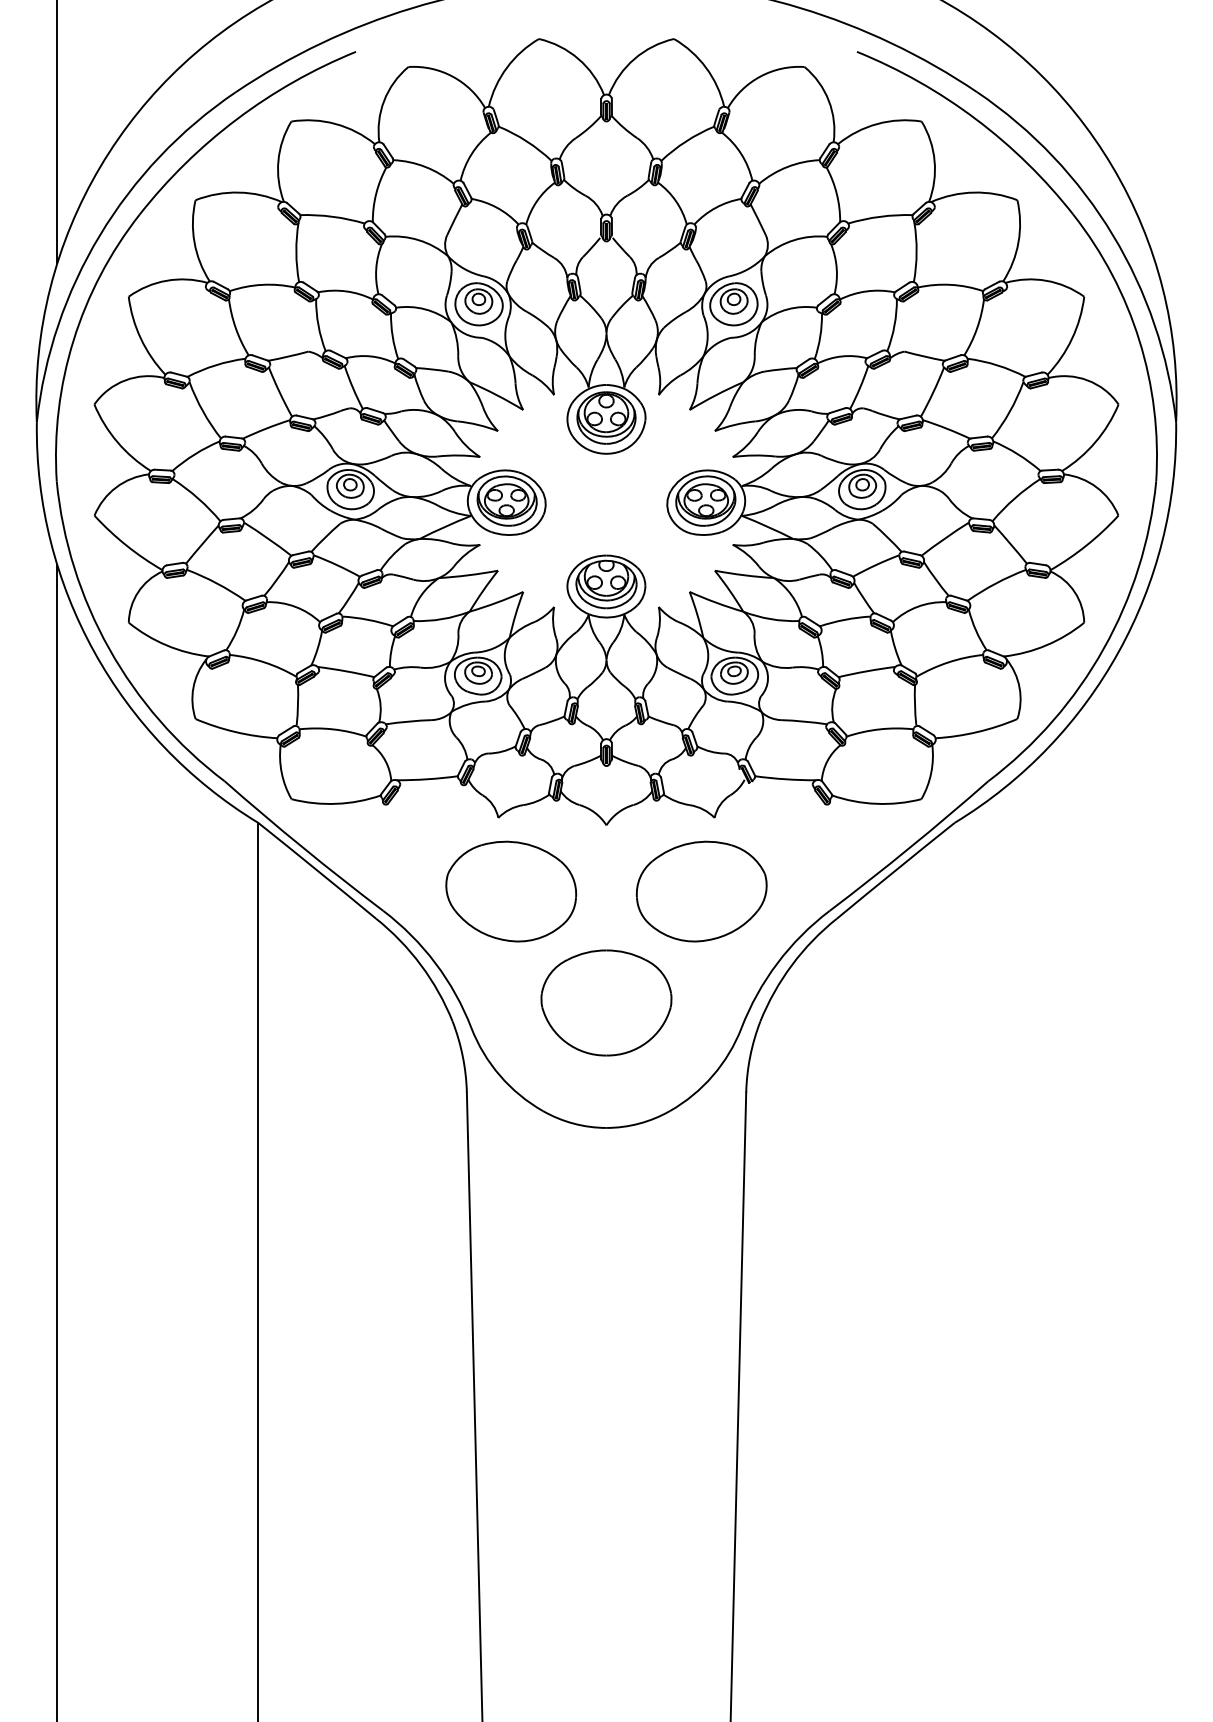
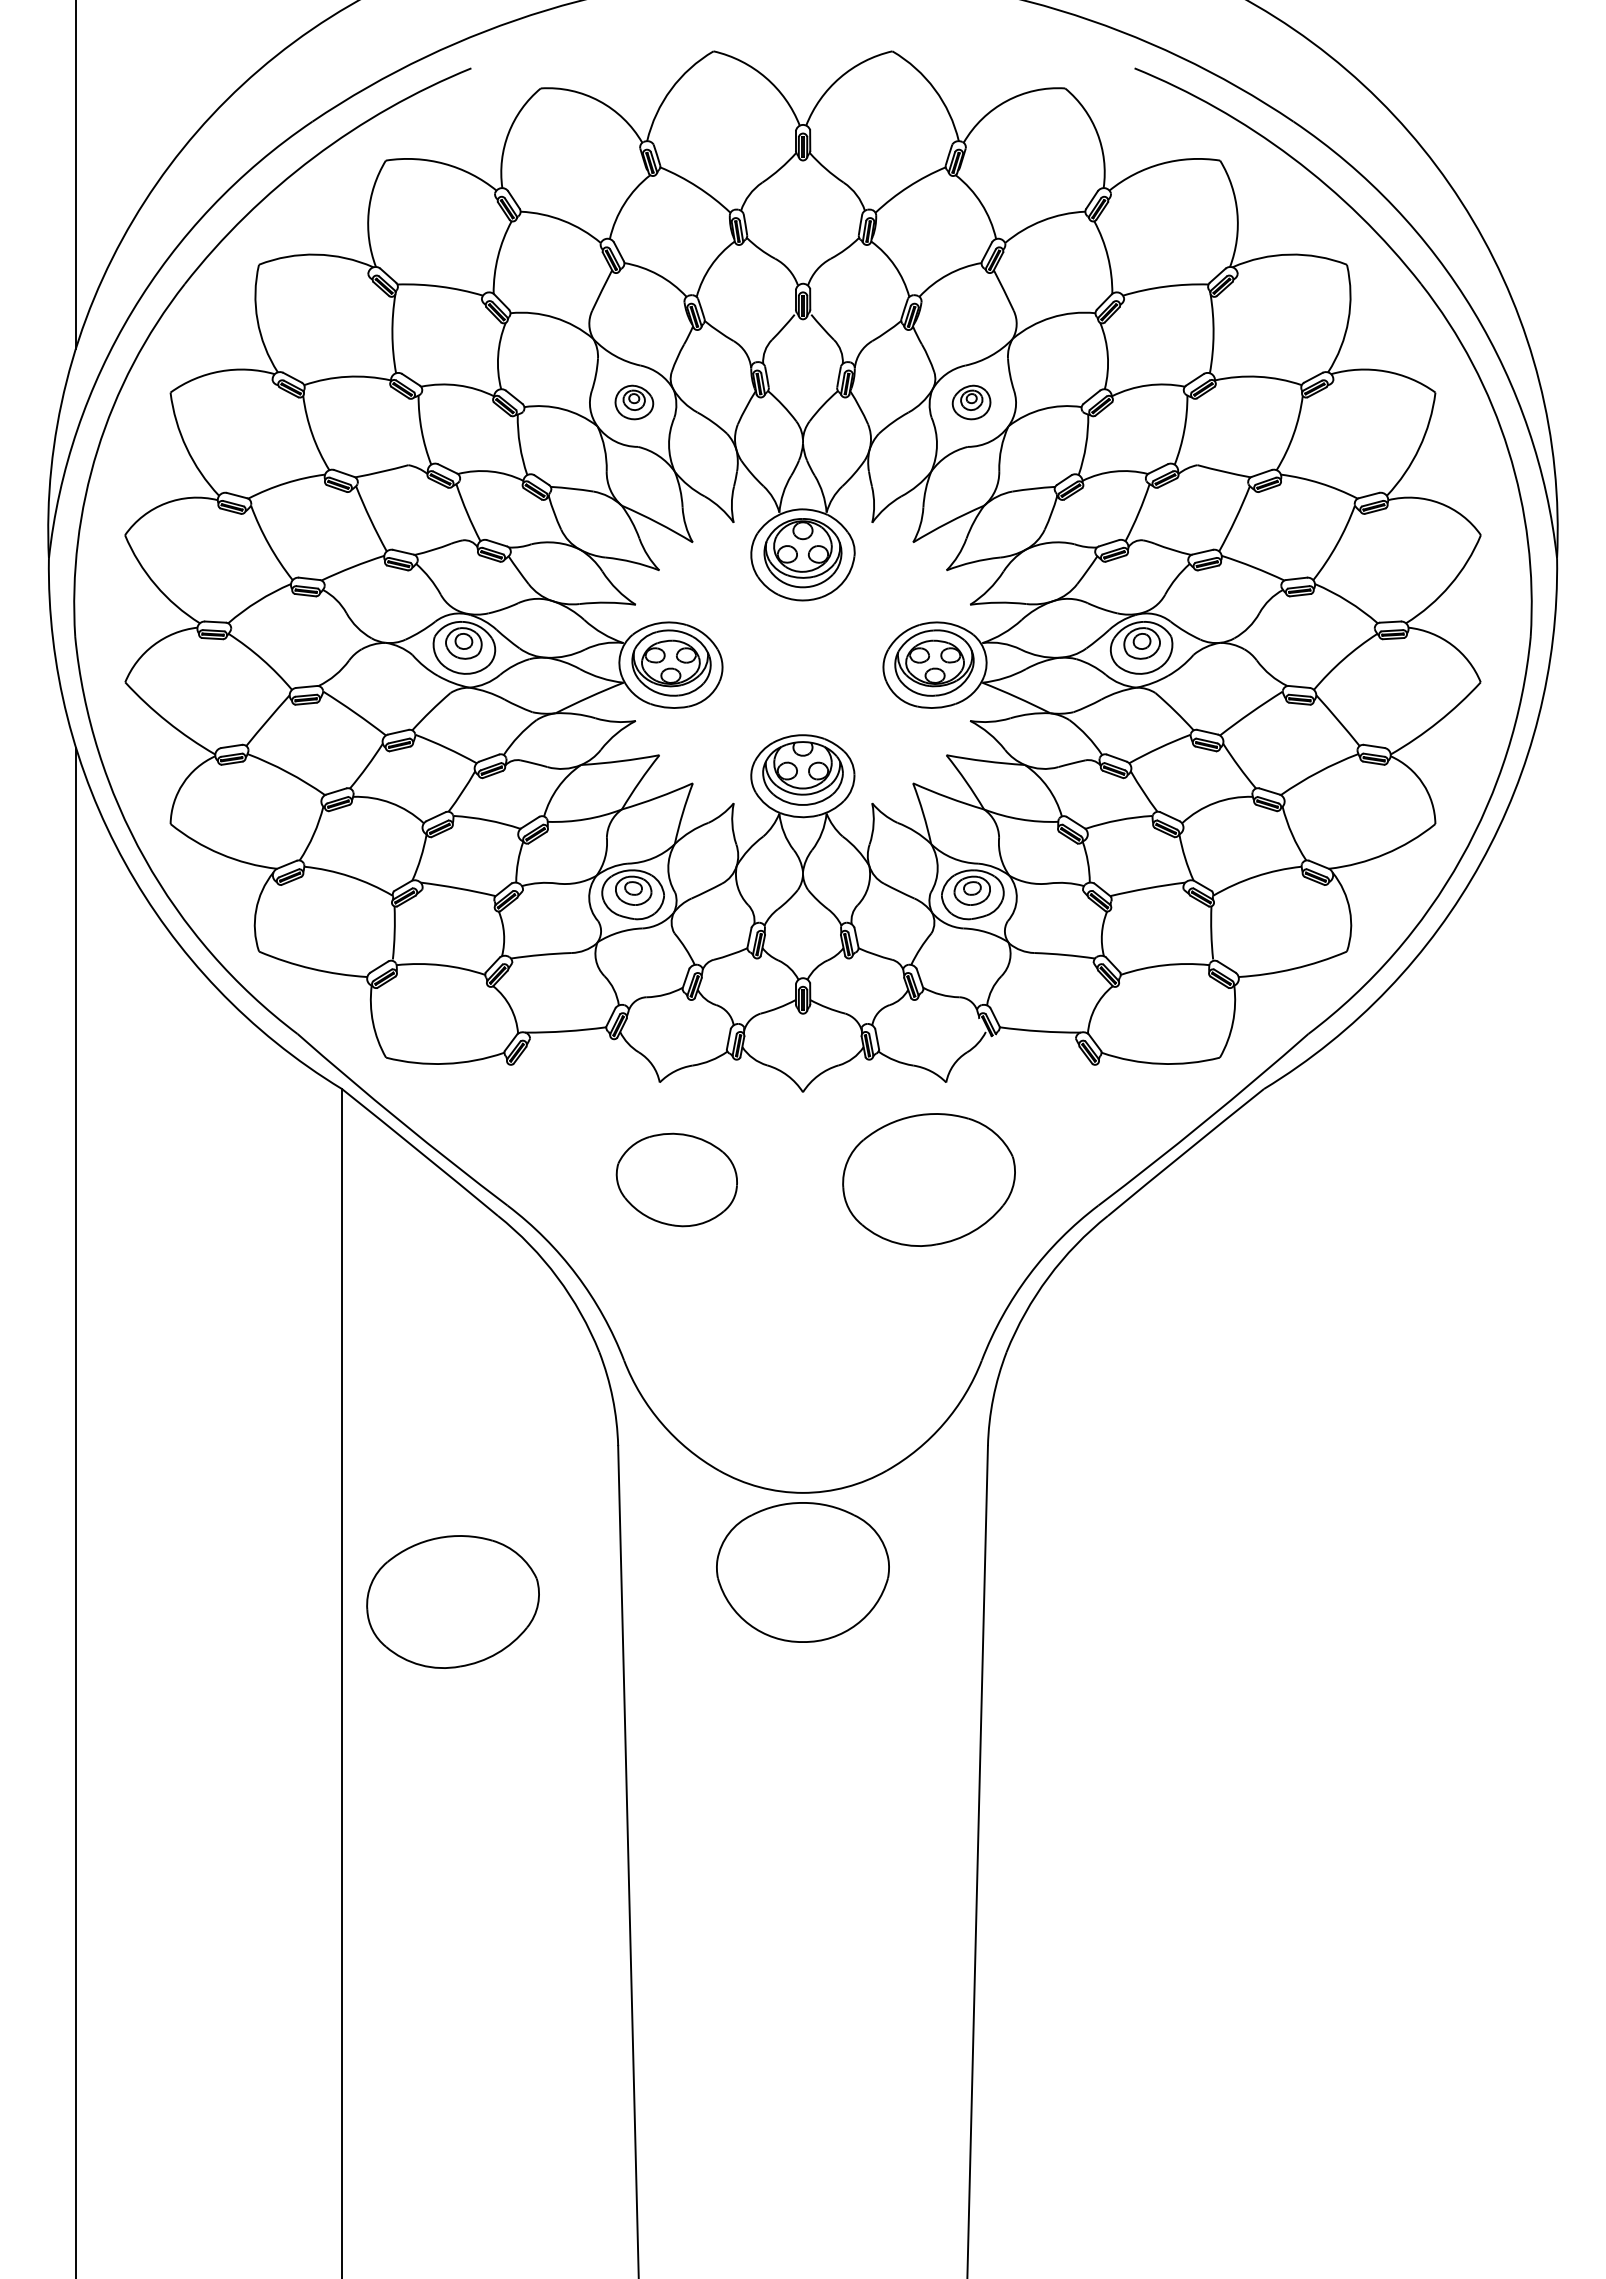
part: (479, 304) -> (634, 402), size x0.6
part: (733, 304) -> (971, 402), size x0.6
part: (510, 891) -> (676, 1179), size x0.7
part: (606, 1003) -> (802, 1572), moved
part: (341, 1209) -> (452, 1601), added

